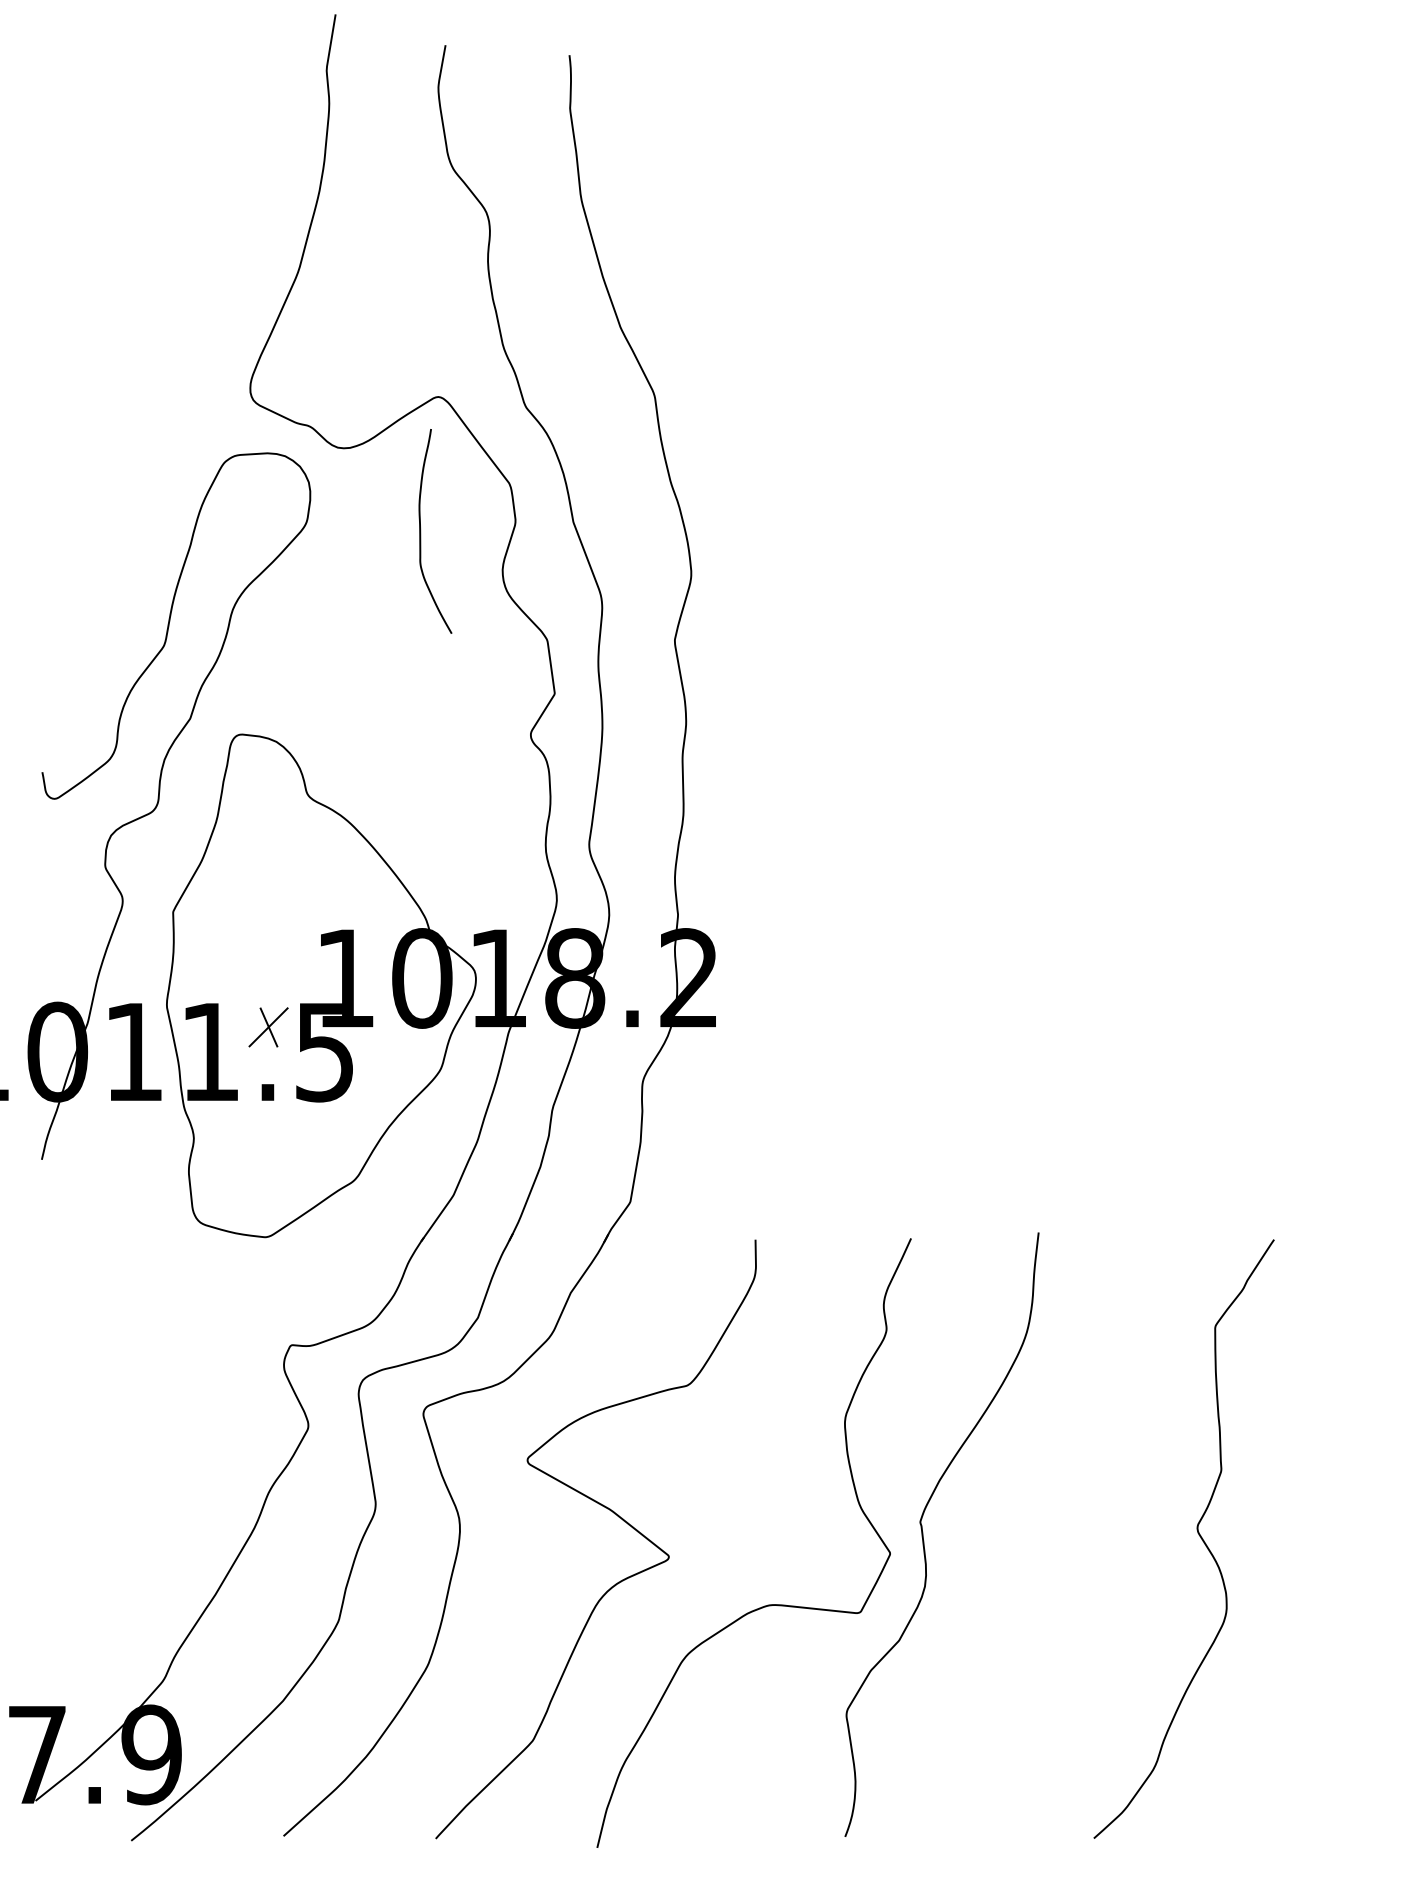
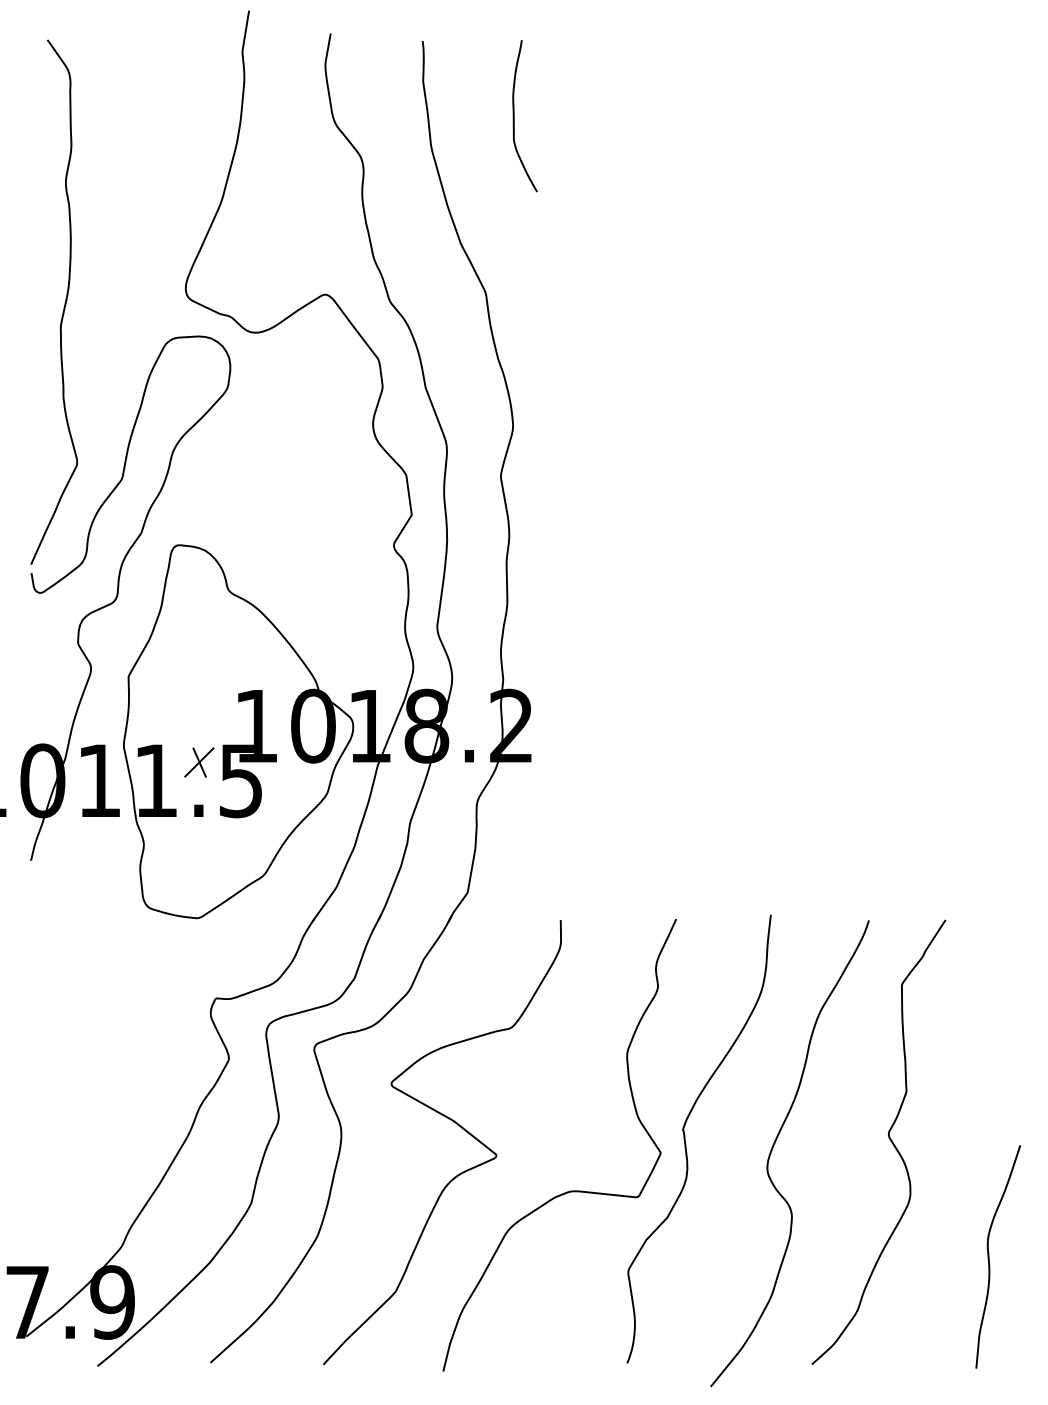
curve: (86, 411) -> (64, 305), added
curve: (421, 531) -> (514, 116), moved
curve: (1042, 1545) -> (773, 1147), added
curve: (1333, 1696) -> (989, 1259), added

